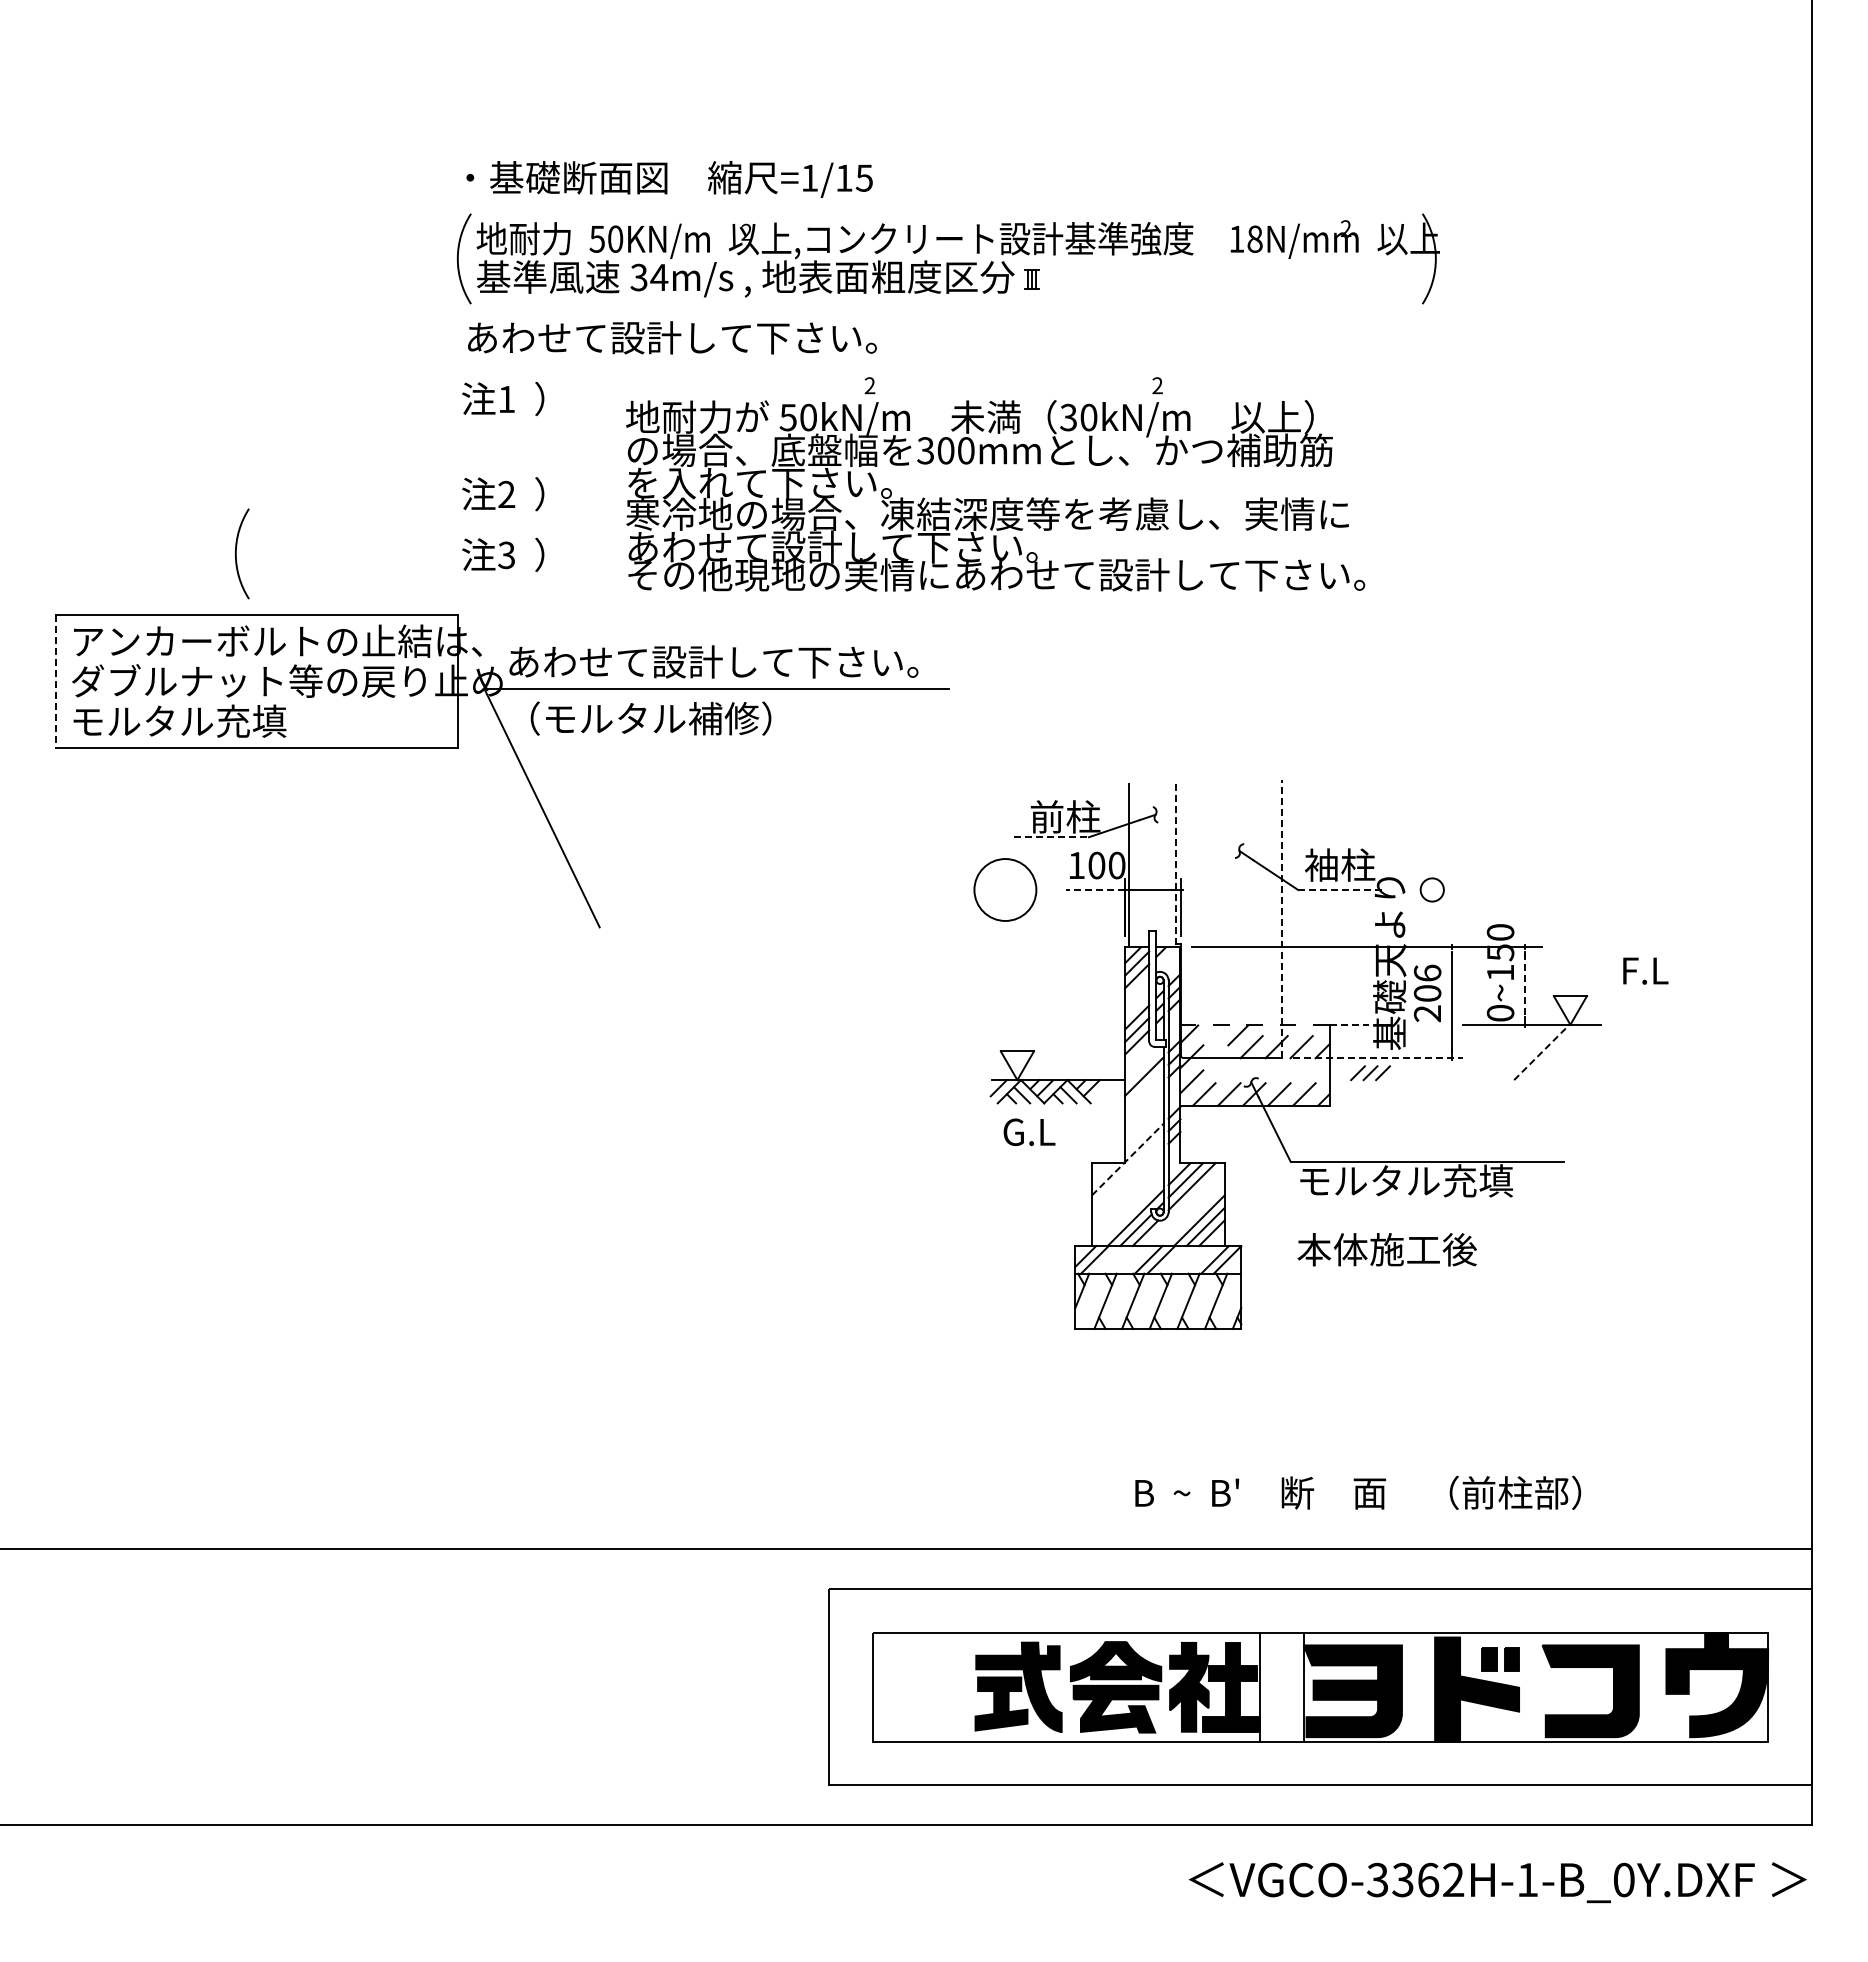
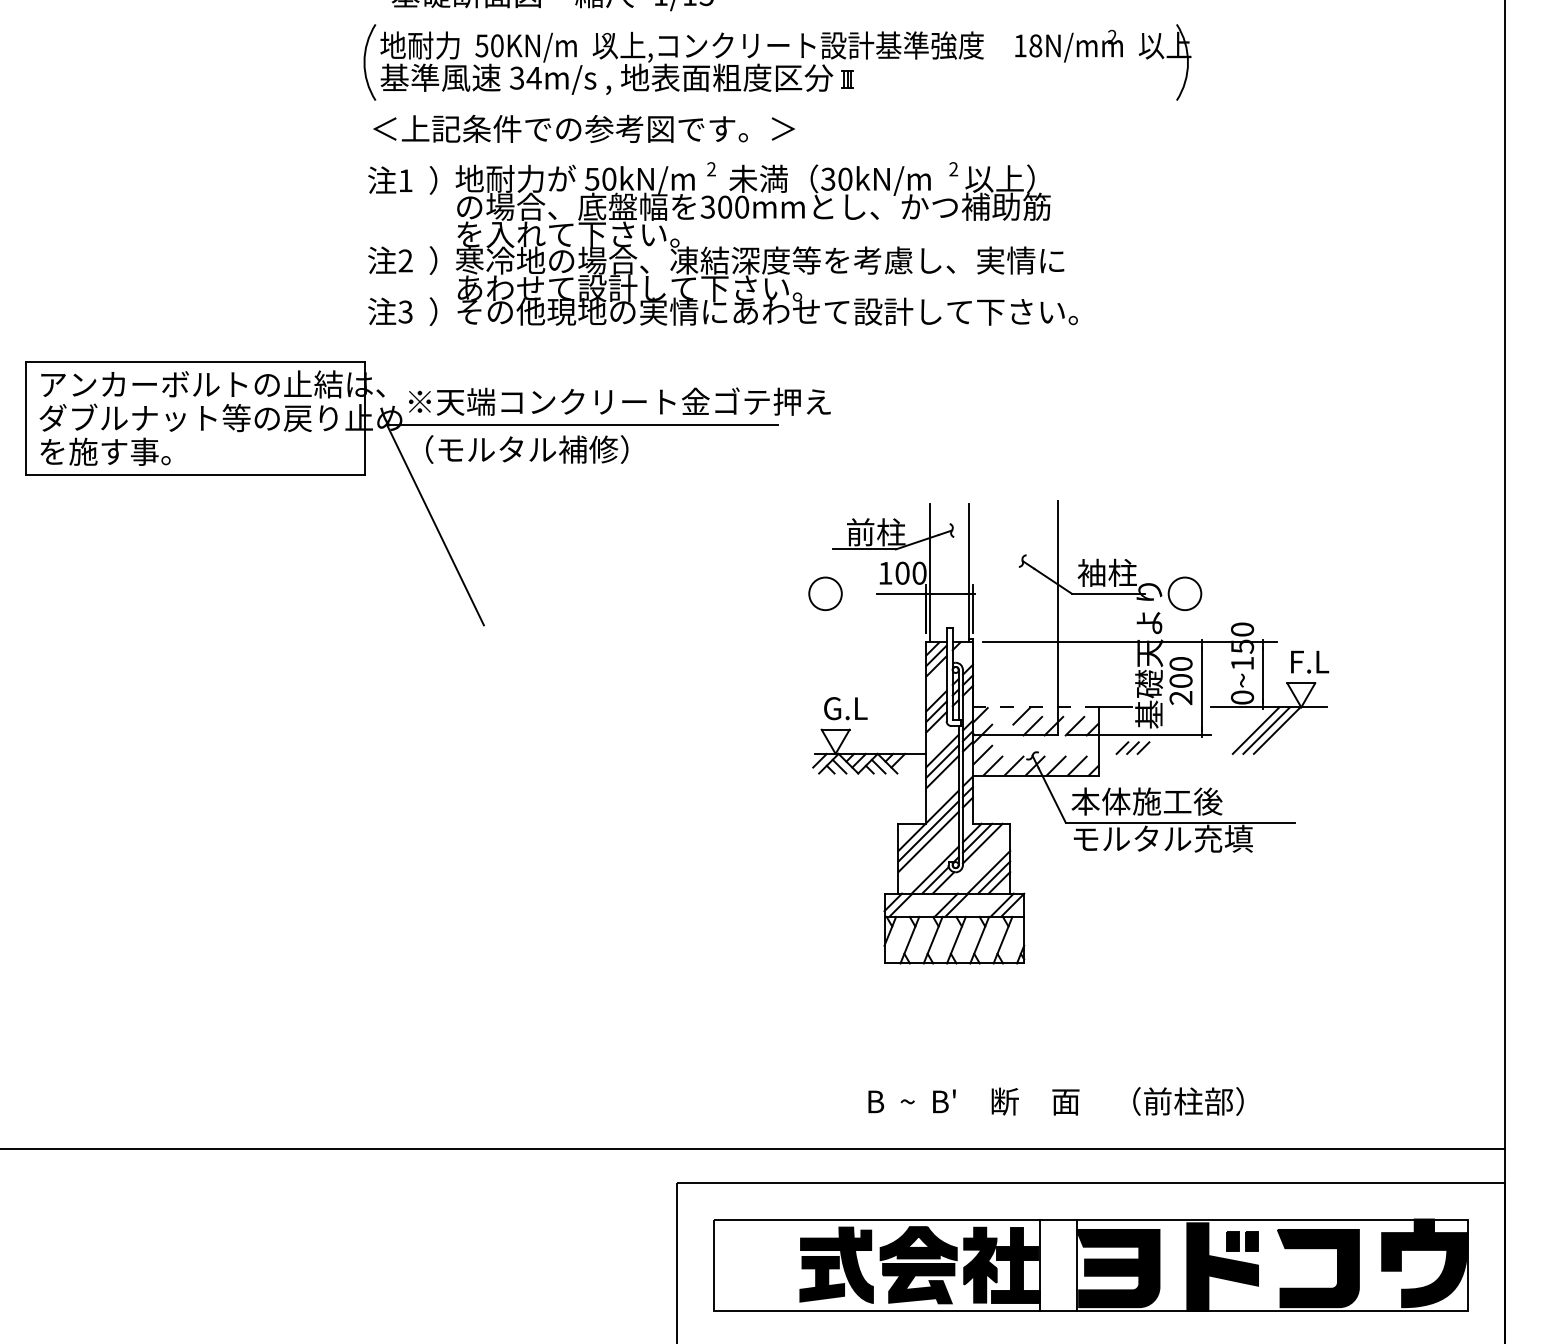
text: (718, 337) -> (583, 128), あわせて設計して下さい。 -> ＜上記条件での参考図です。＞
text: (995, 495) -> (766, 244), moved
arc: (236, 553) -> (178, 310), removed
text: (760, 661) -> (619, 401), あわせて設計して下さい。 -> ※天端コンクリート金ゴテ押え
line: (56, 681) -> (26, 418), dashed -> solid
text: (179, 721) -> (130, 451), モルタル充填 -> を施す事。
line: (1052, 837) -> (865, 549), dashed -> solid
line: (1176, 865) -> (969, 573), dashed -> solid
circle: (1005, 889) -> (825, 593), size x0.62
circle: (1431, 889) -> (1184, 593), size x1.67
line: (1095, 890) -> (901, 594), dashed -> solid
line: (1341, 890) -> (1108, 594), dashed -> solid
line: (1281, 919) -> (1058, 618), dashed -> solid
text: (1645, 970) -> (1309, 661), moved
text: (1427, 972) -> (1180, 663), 206 -> 200
line: (1525, 986) -> (1263, 675), dashed -> solid
line: (1349, 1024) -> (1115, 707), dashed -> solid
line: (1516, 1052) -> (1255, 730), added
line: (1528, 1052) -> (1265, 730), added
line: (1542, 1052) -> (1277, 730), dashed -> solid
line: (1378, 1057) -> (1139, 734), dashed -> solid
line: (1144, 1088) -> (942, 760), added
line: (1144, 1101) -> (942, 771), added
text: (1029, 1132) -> (845, 708), moved
line: (1127, 1159) -> (928, 820), dashed -> solid
line: (1127, 1171) -> (928, 830), added
line: (1127, 1184) -> (928, 841), added
text: (1386, 1249) -> (1146, 801), moved
text: (1358, 1492) -> (1056, 1101), moved

